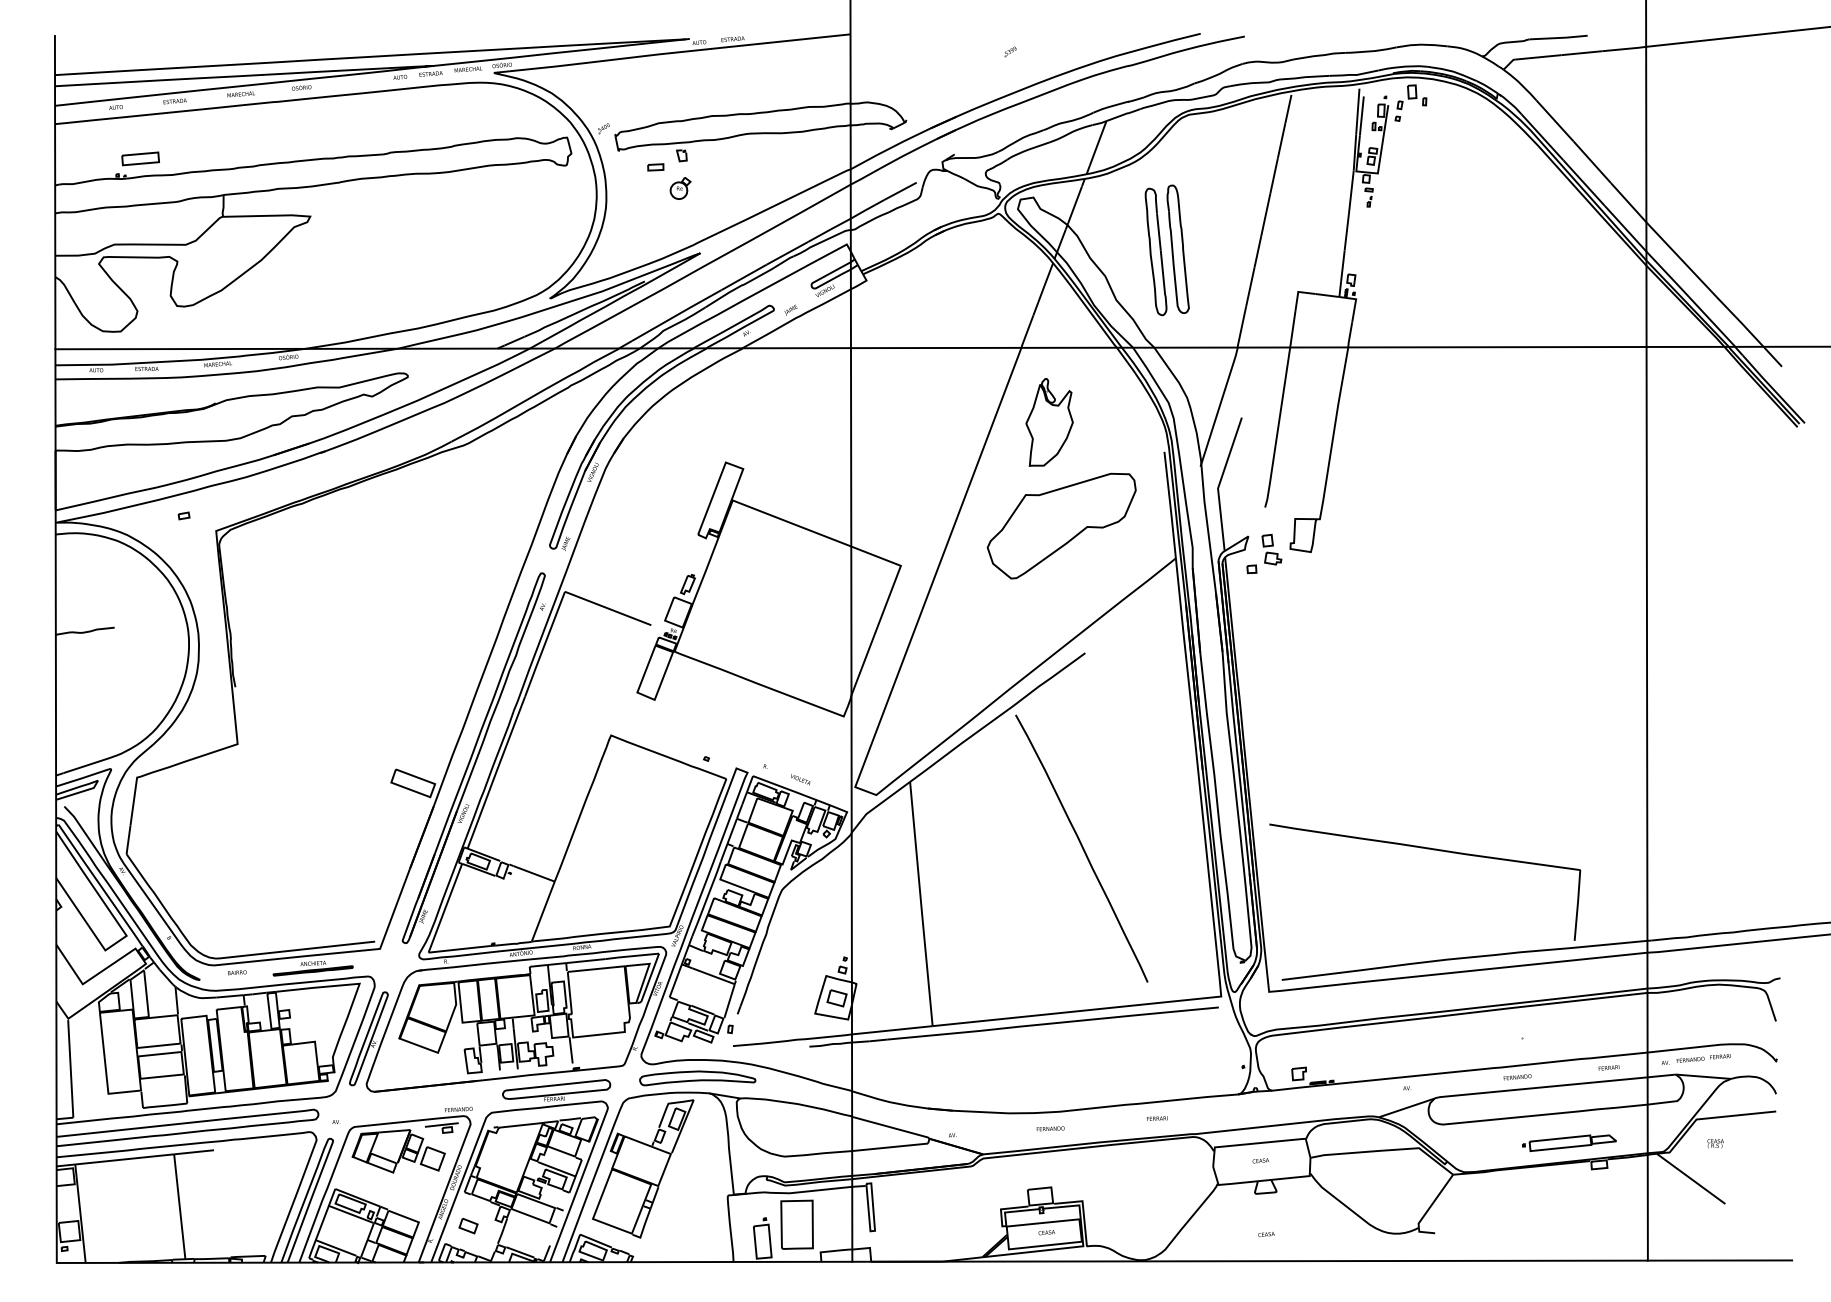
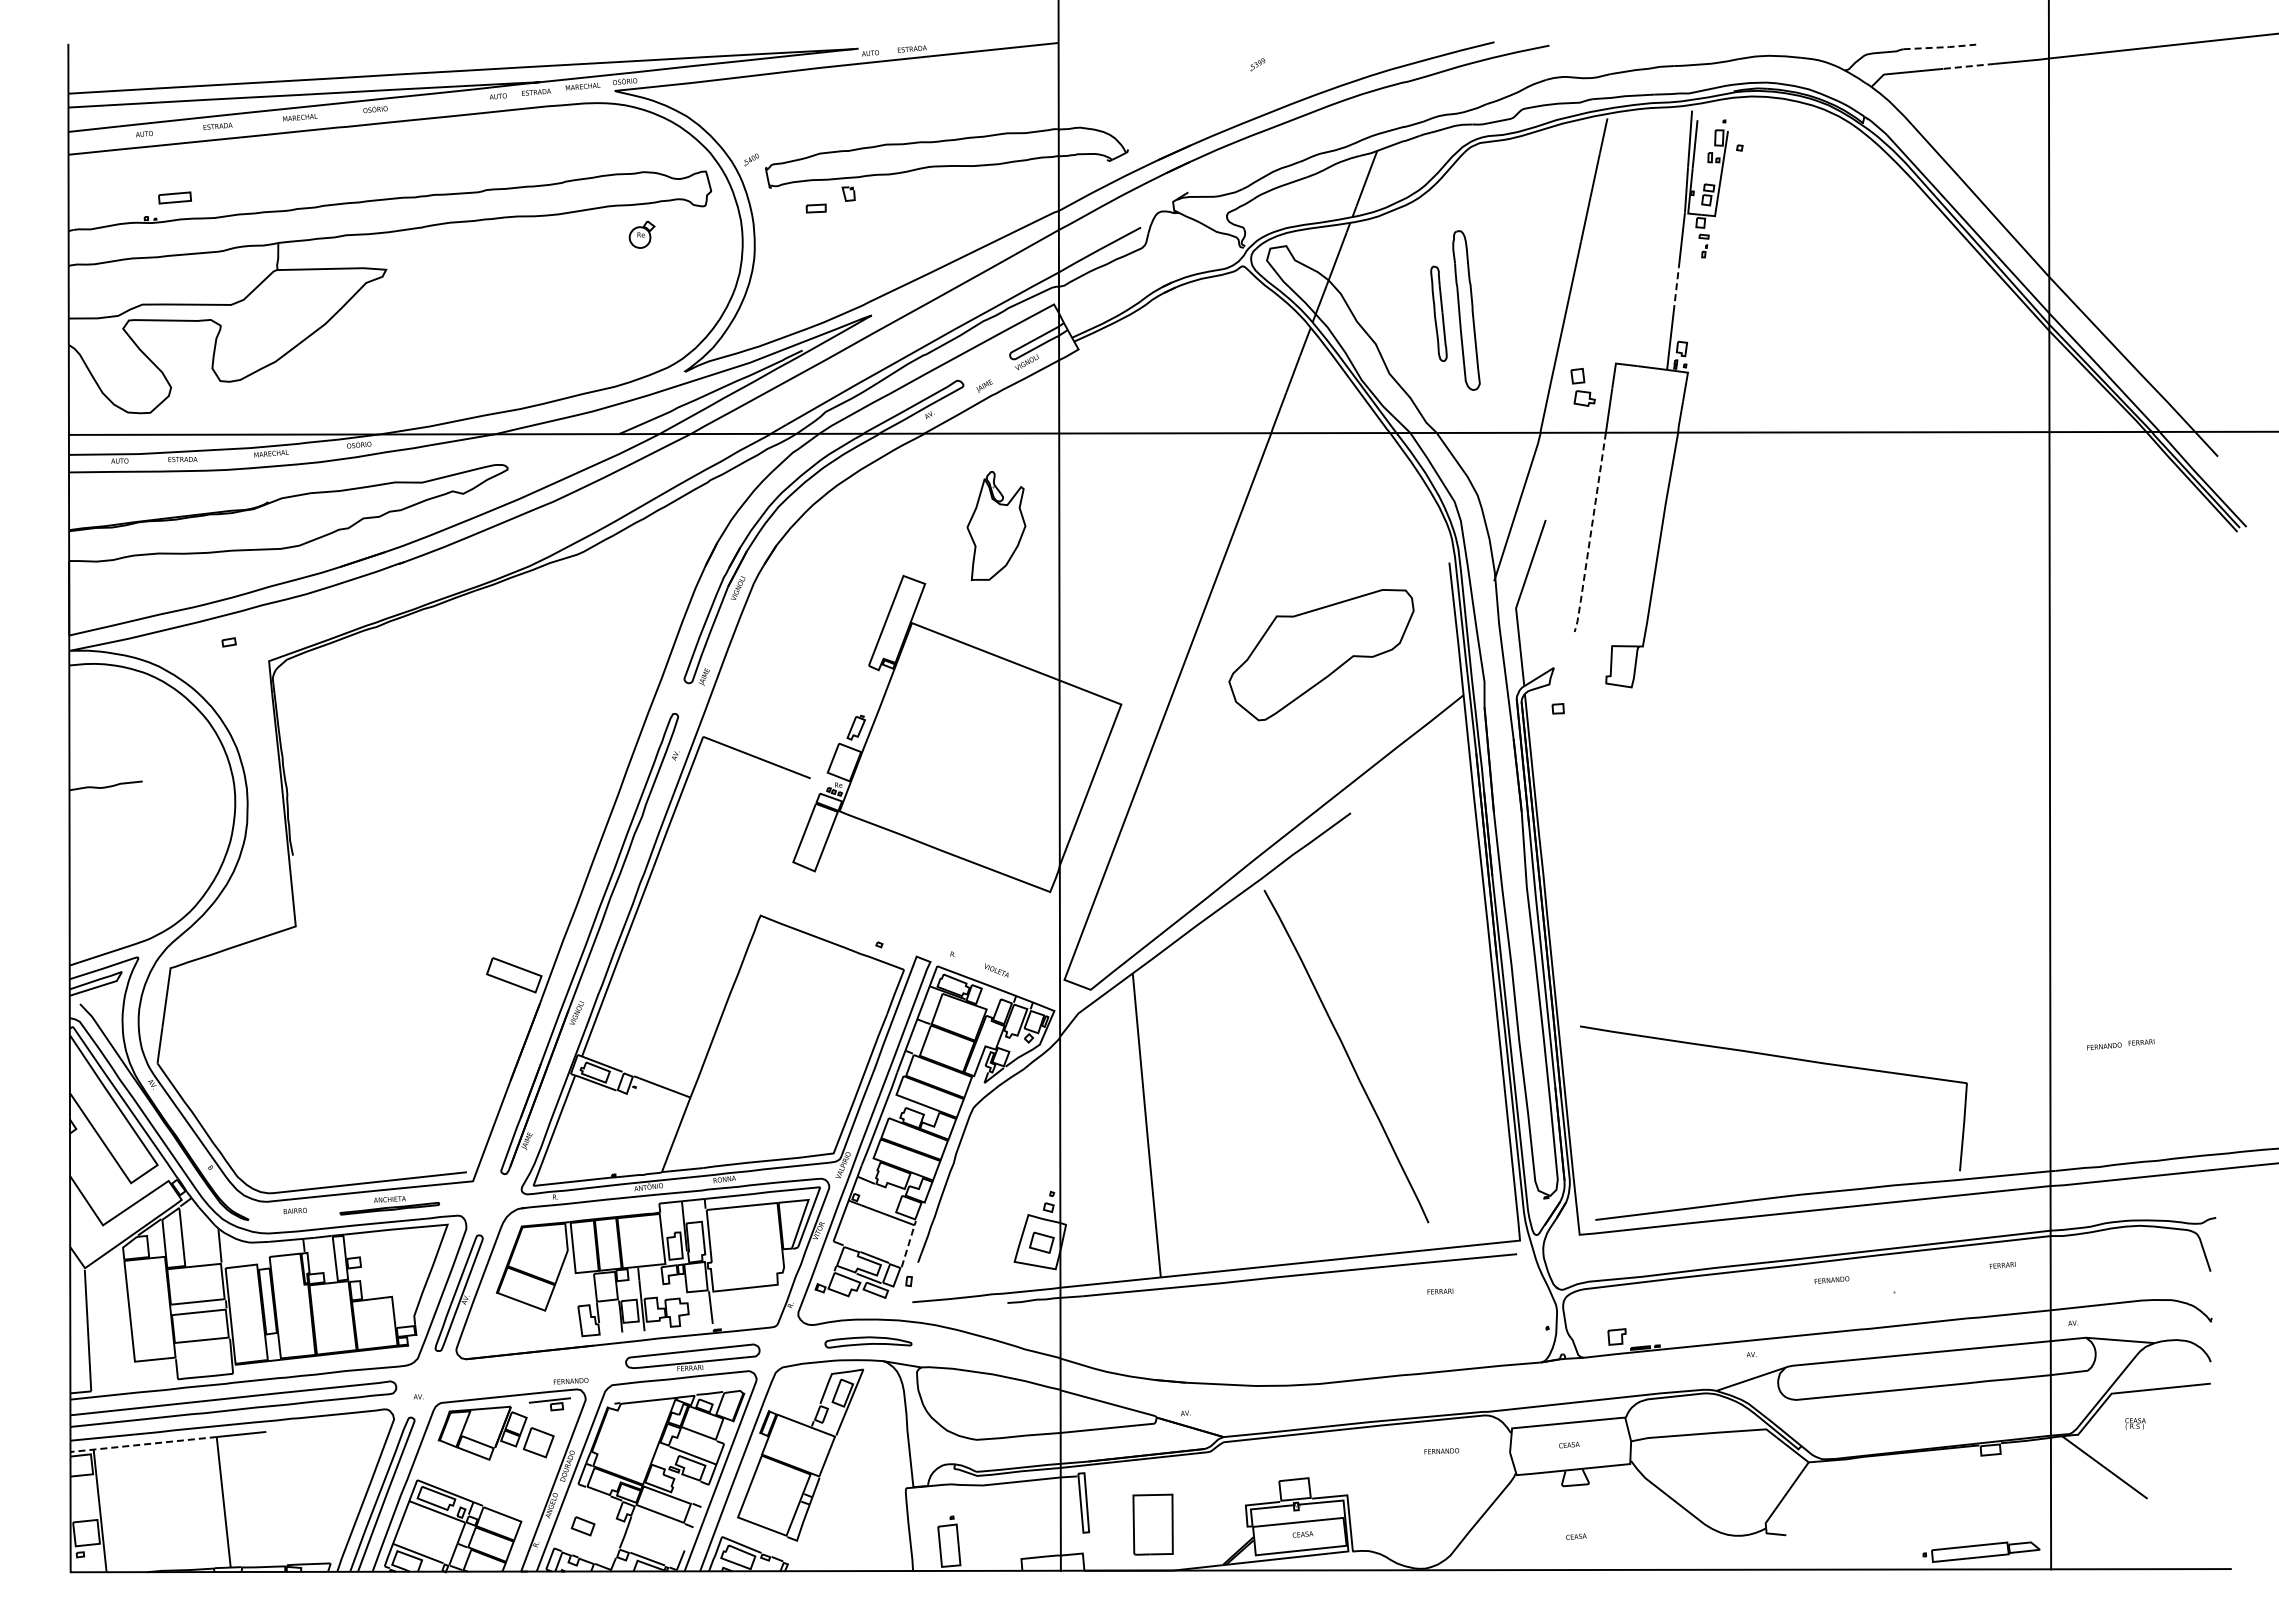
line: (1559, 38) -> (1940, 47), solid -> dashed
line: (1582, 53) -> (1969, 66), solid -> dashed
part: (1412, 97) -> (1757, 121), removed
part: (140, 158) -> (174, 197), size x0.7
part: (680, 188) -> (641, 234), moved
line: (1346, 232) -> (1676, 289), solid -> dashed
part: (1155, 251) -> (1438, 313), size x0.6
part: (1049, 422) -> (996, 526), moved
line: (1277, 429) -> (1590, 534), solid -> dashed
part: (1271, 549) -> (1582, 387), moved
line: (729, 1001) -> (908, 1246), solid -> dashed
text: (1703, 1058) -> (2120, 1044), moved
text: (1608, 1067) -> (2002, 1265), moved
text: (1517, 1076) -> (1831, 1279), moved
part: (697, 1078) -> (868, 1342), size x0.6
text: (1157, 1118) -> (1440, 1291), moved
text: (1050, 1129) -> (1441, 1451), moved
part: (1569, 1142) -> (1981, 1551), moved
line: (115, 1160) -> (143, 1444), solid -> dashed
part: (796, 1224) -> (1152, 1524), moved

